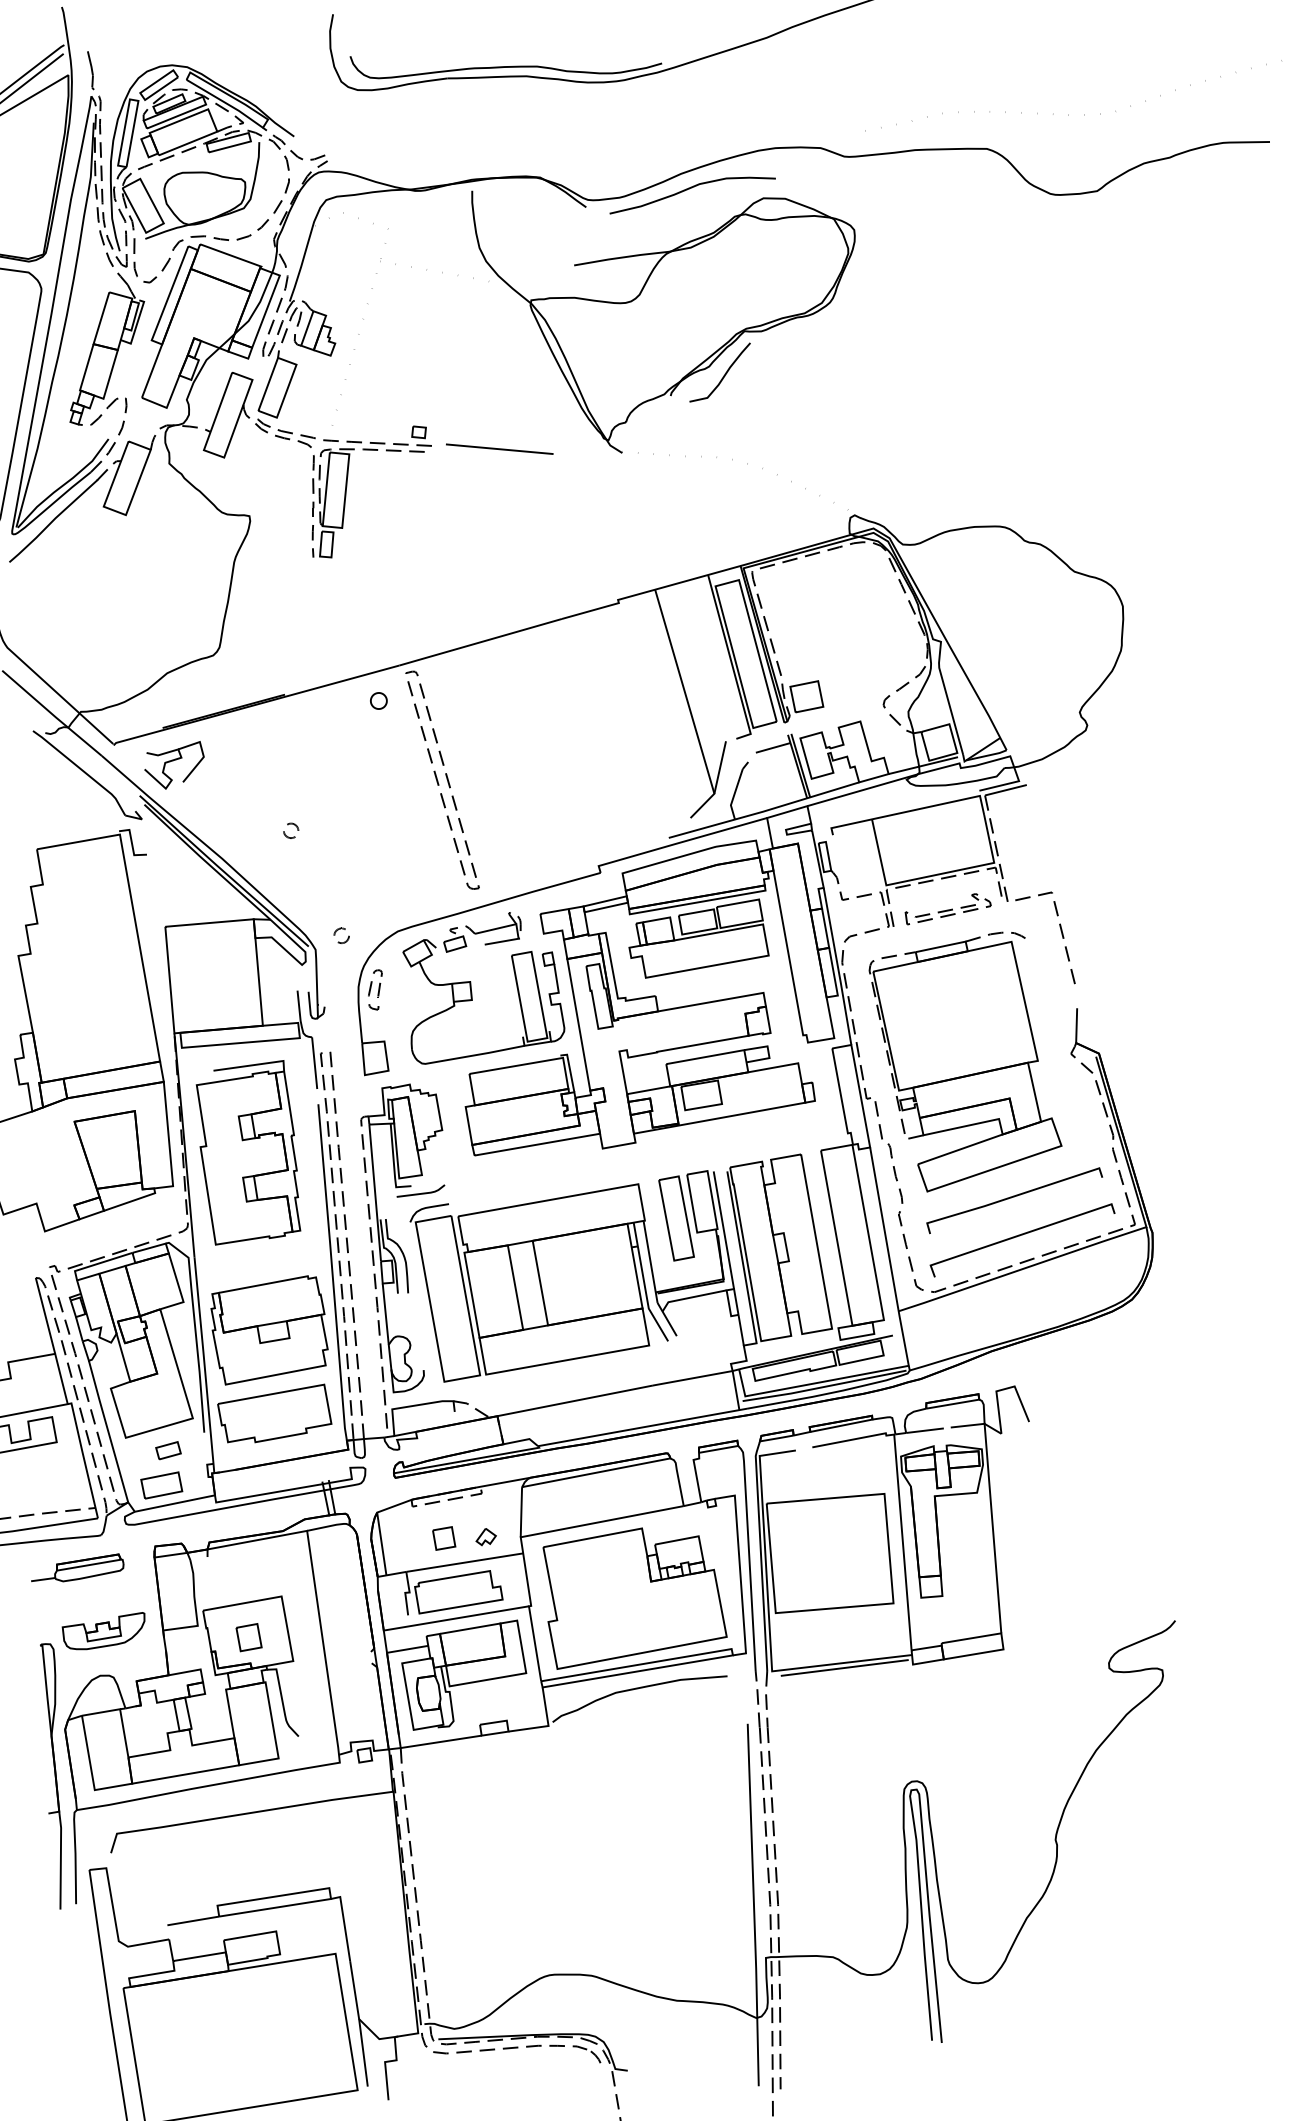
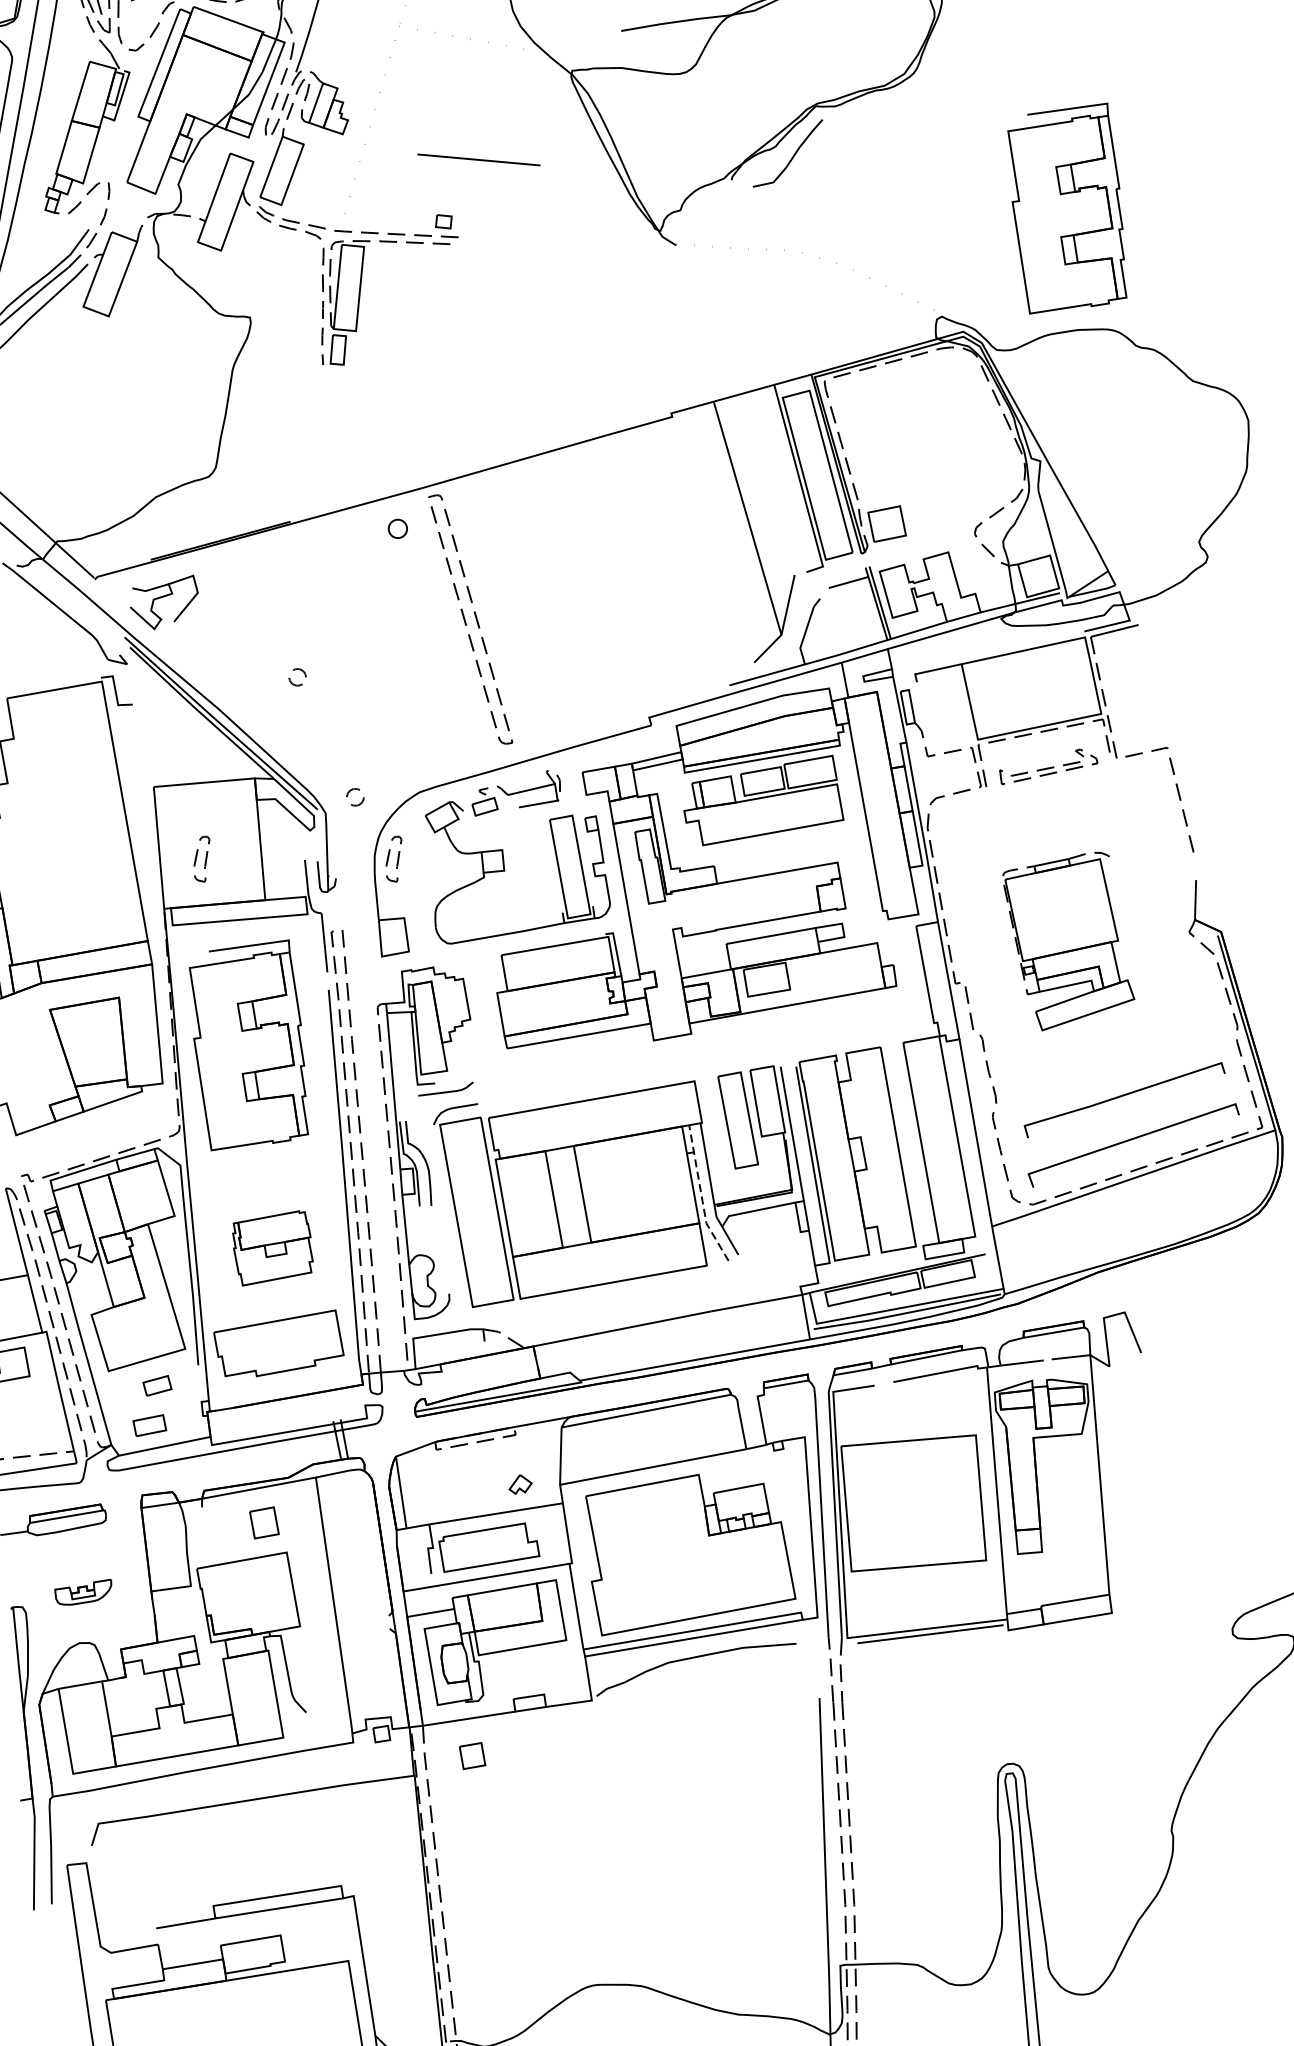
part: (964, 420) -> (1067, 208), added
line: (499, 448) -> (478, 159), moved
part: (207, 989) -> (202, 858), added
part: (965, 1061) -> (1068, 940), size x0.6
line: (644, 1285) -> (701, 1197), solid -> dashed
part: (269, 1330) -> (272, 1248), size x0.6
part: (161, 1485) -> (149, 1425), size x0.7
part: (444, 1538) -> (472, 1756), moved
part: (103, 1631) -> (83, 1592), size x0.6
part: (248, 1637) -> (263, 1522), moved

